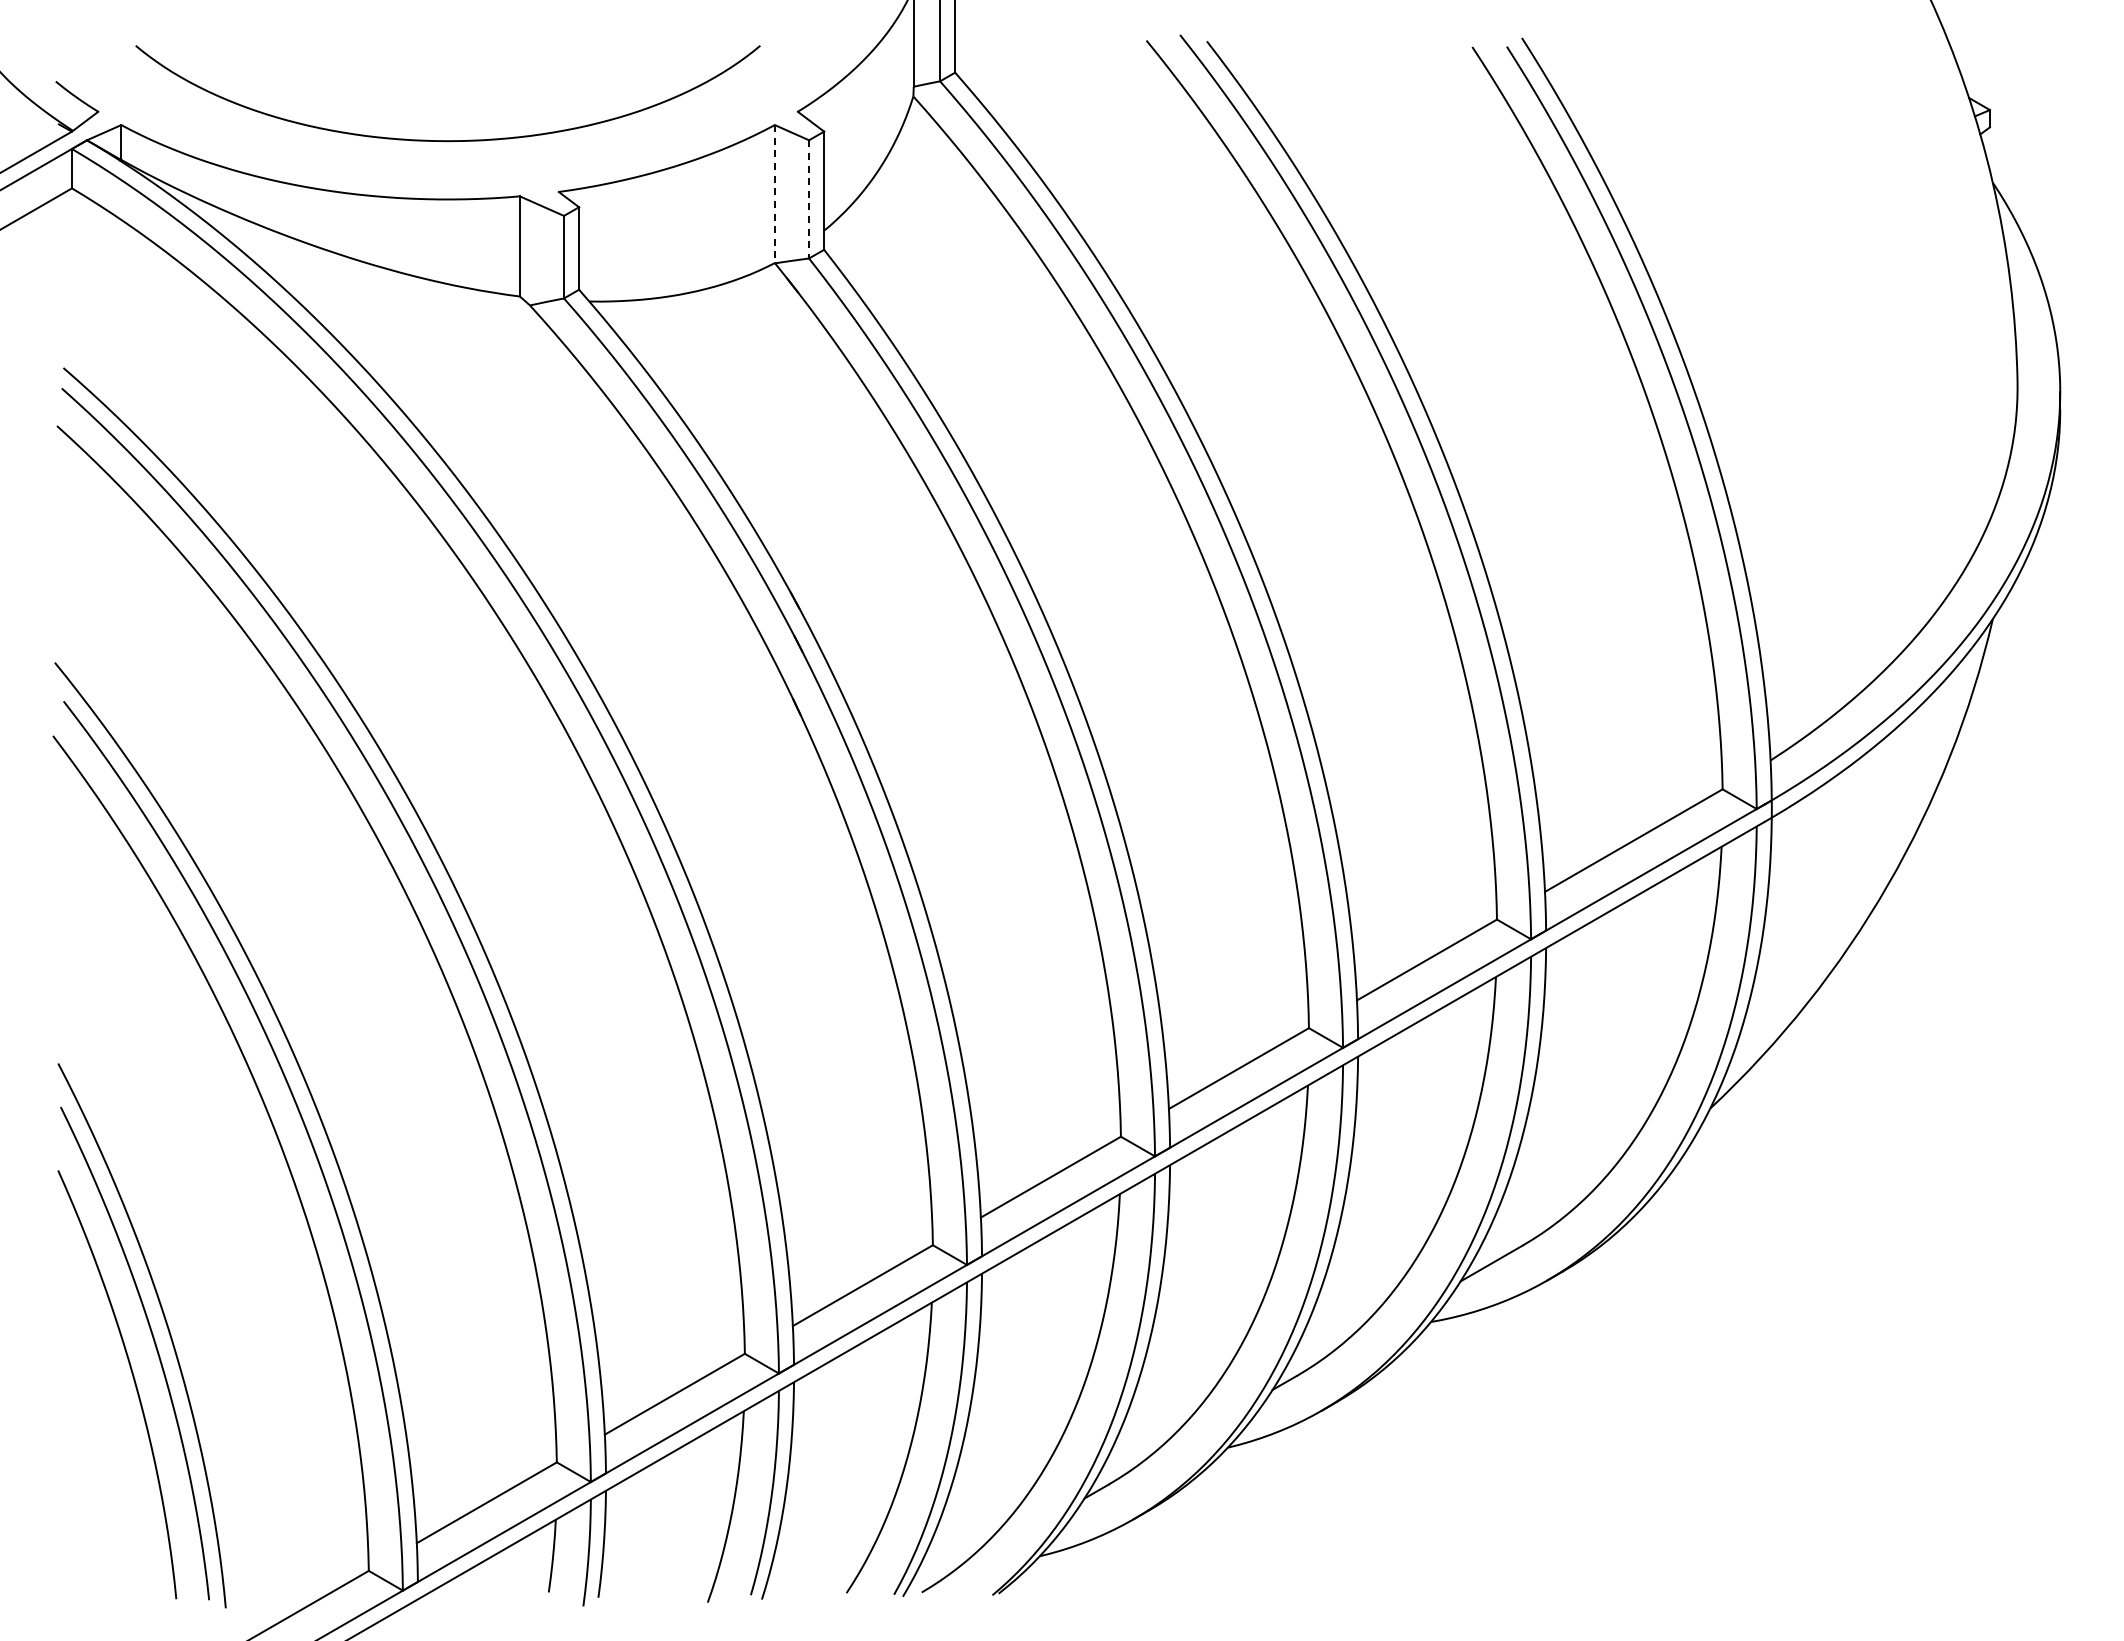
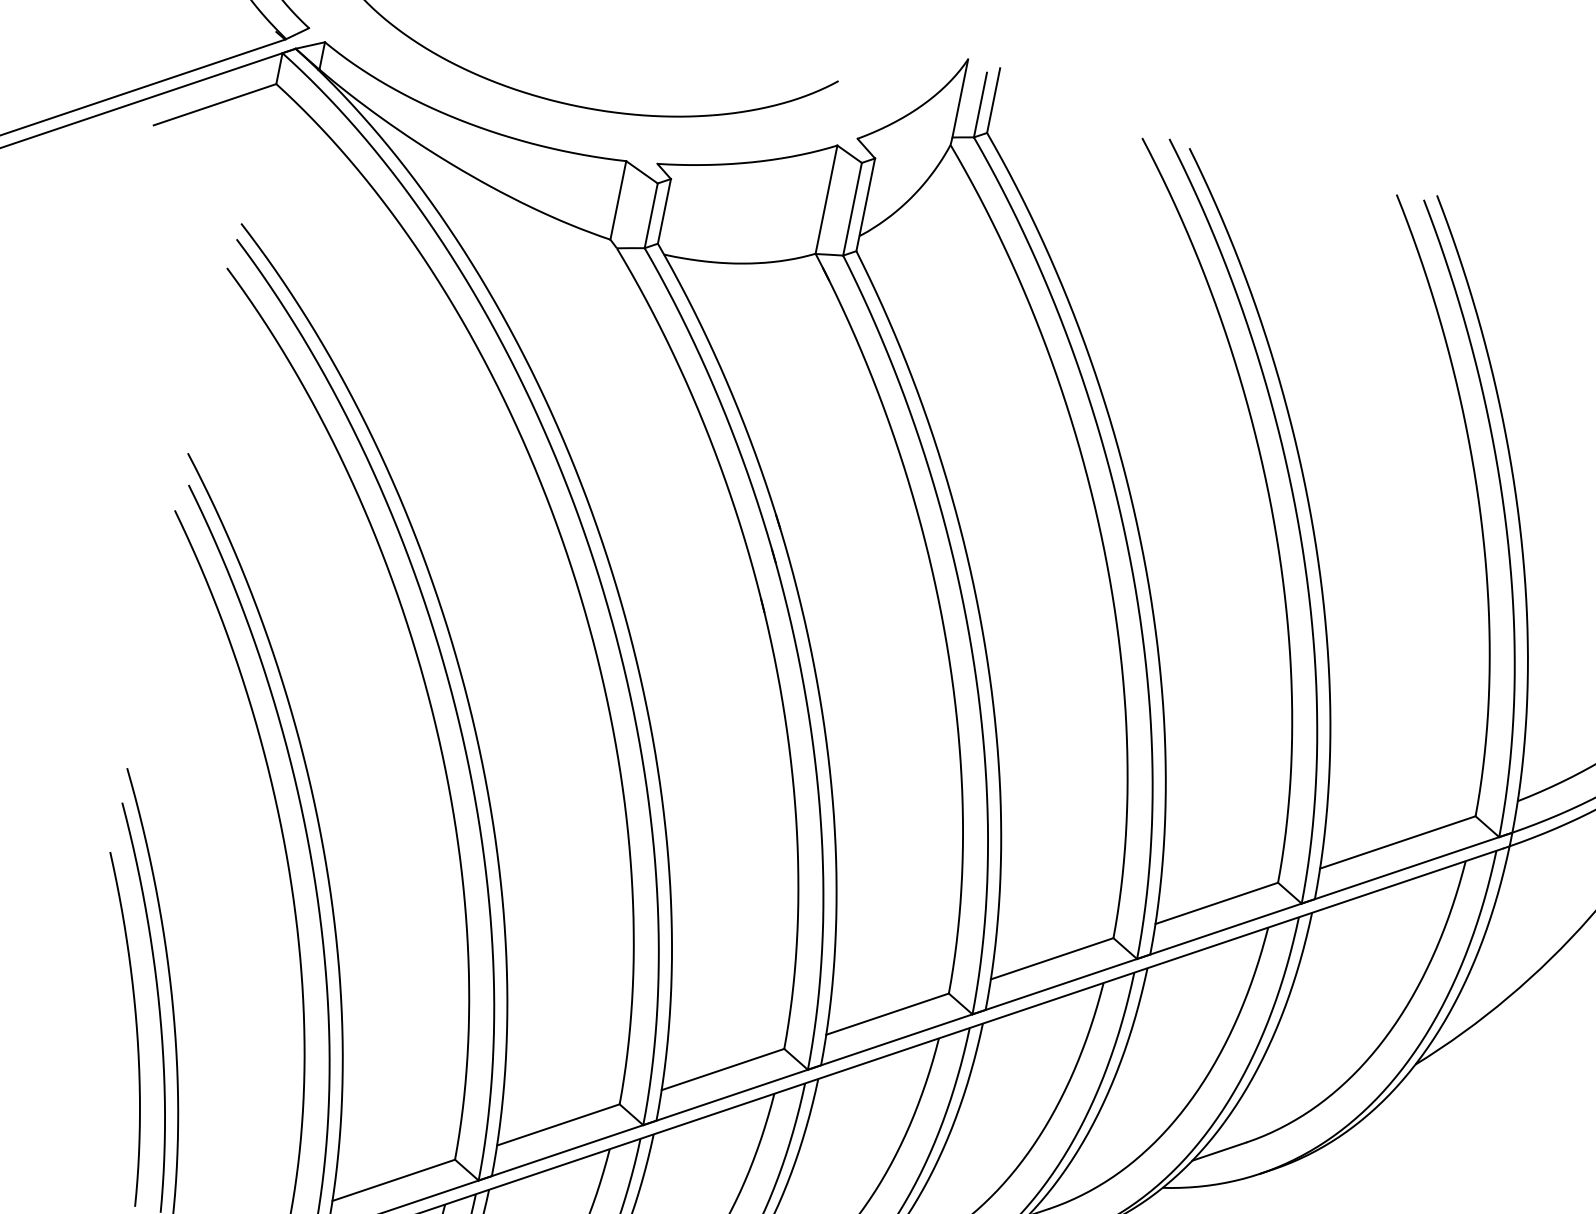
line: (774, 194) -> (826, 199), dashed -> solid
line: (809, 199) -> (852, 209), dashed -> solid

